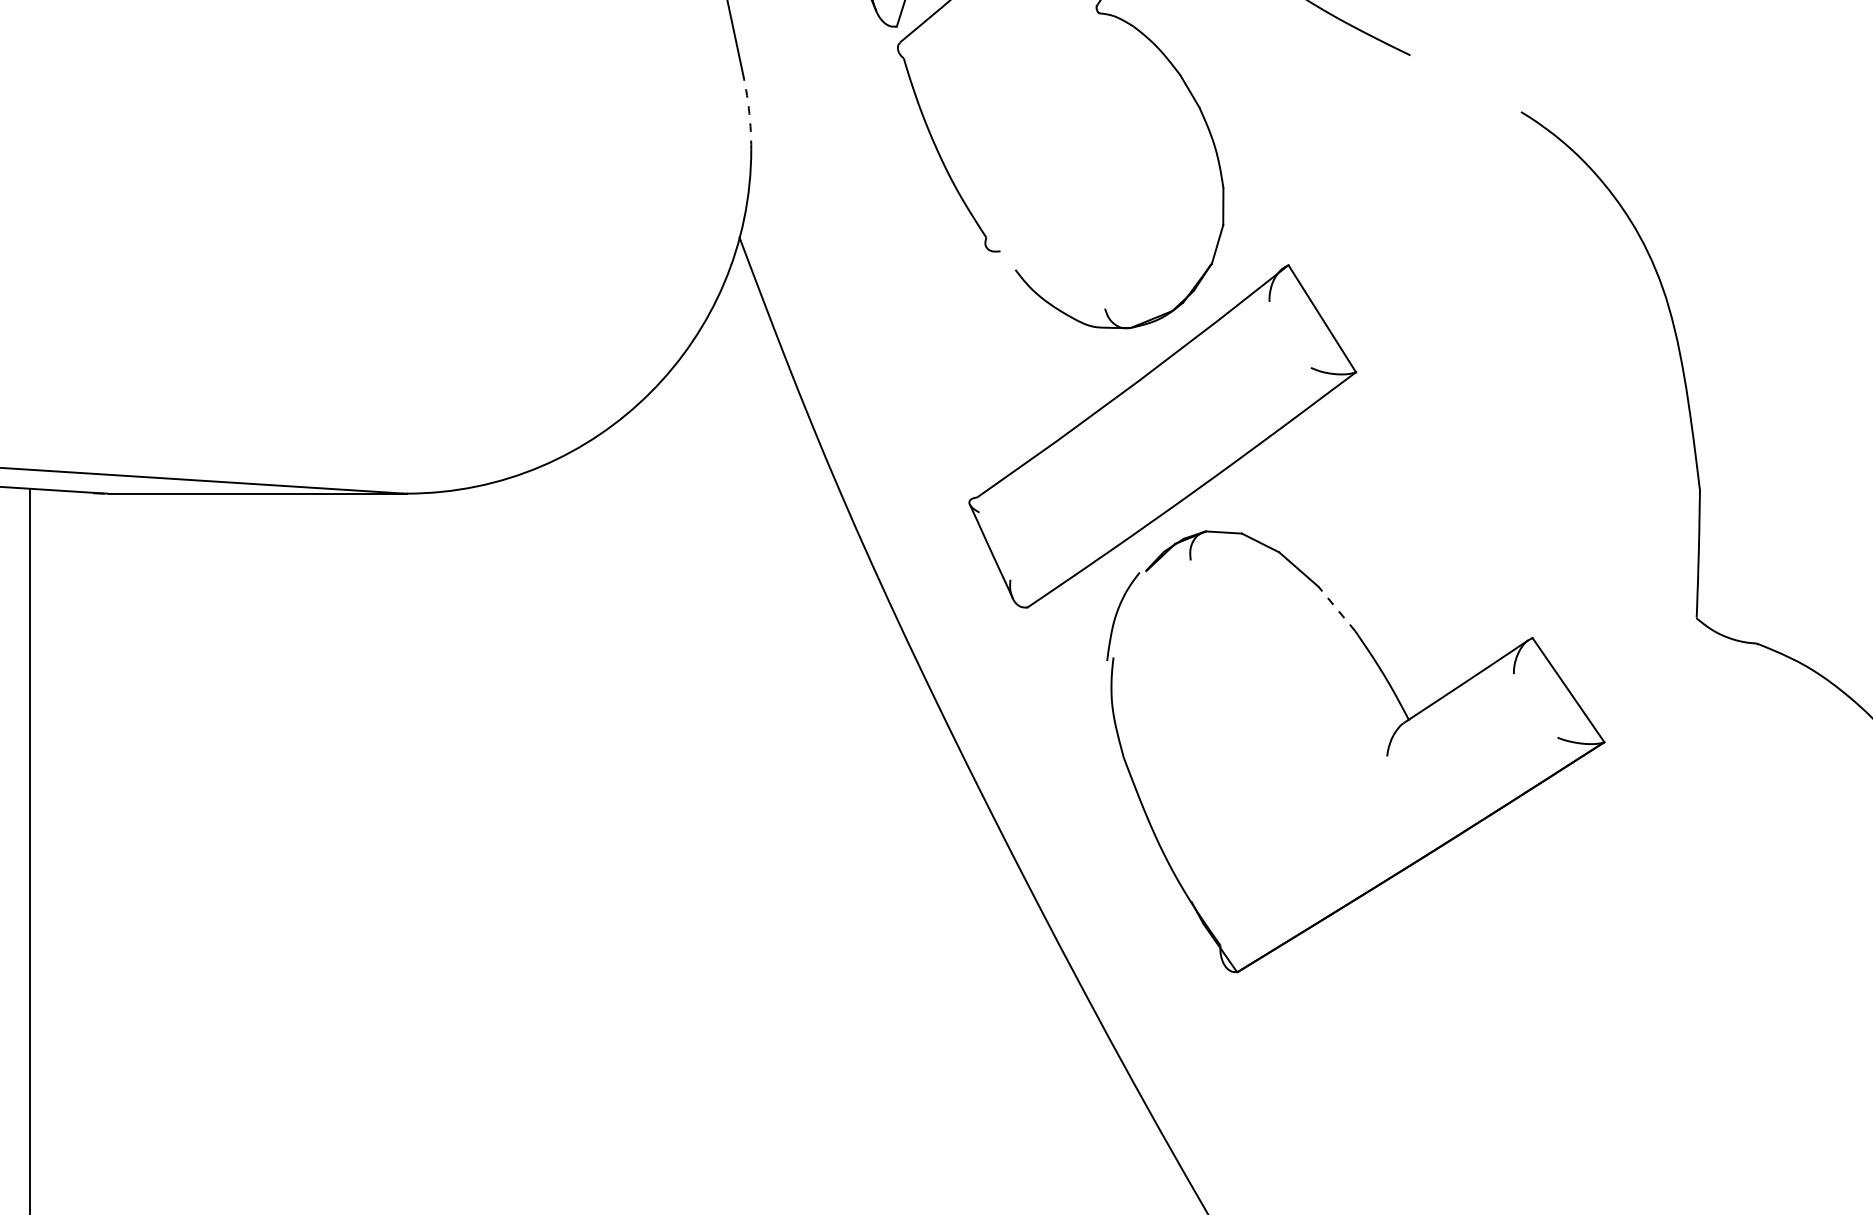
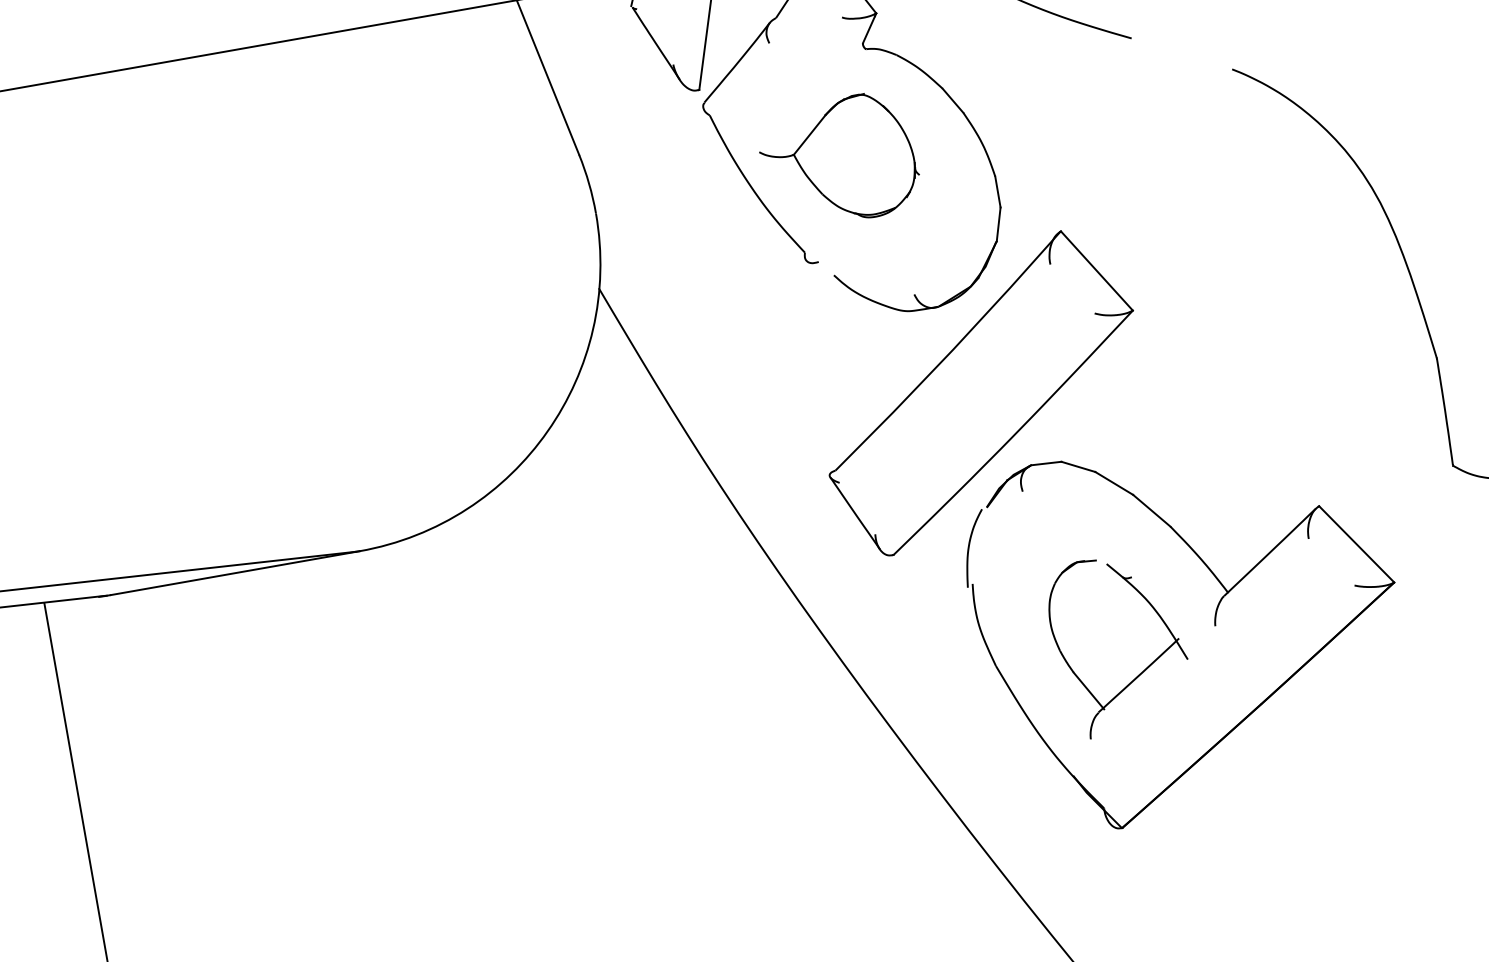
arc: (749, 113) -> (589, 184), dashed -> solid
part: (1044, 137) -> (838, 160), added
line: (1336, 608) -> (1151, 510), dashed -> solid
part: (1296, 791) -> (1144, 668), added

